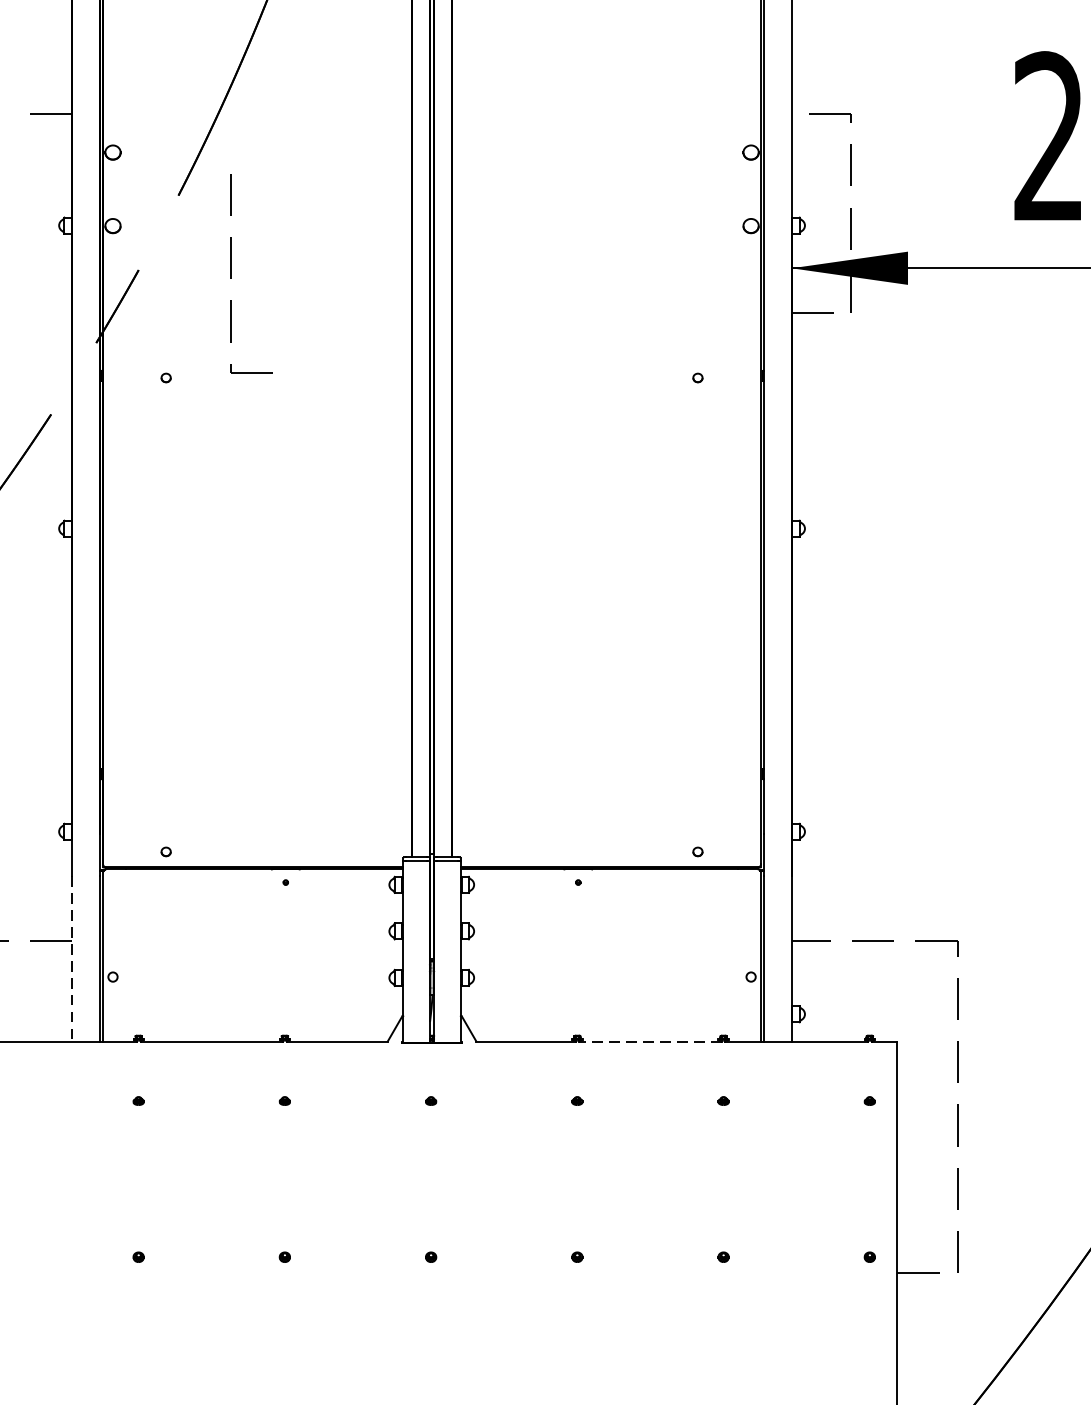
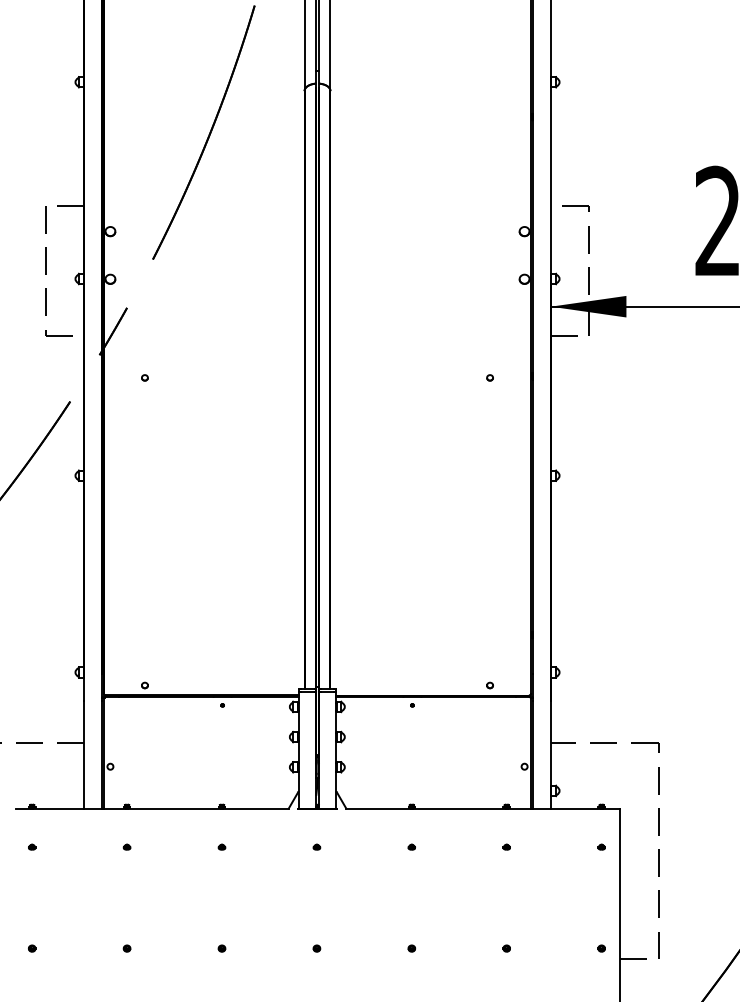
part: (231, 274) -> (46, 271), moved
line: (73, 958) -> (84, 754), dashed -> solid
line: (649, 1041) -> (458, 808), dashed -> solid

